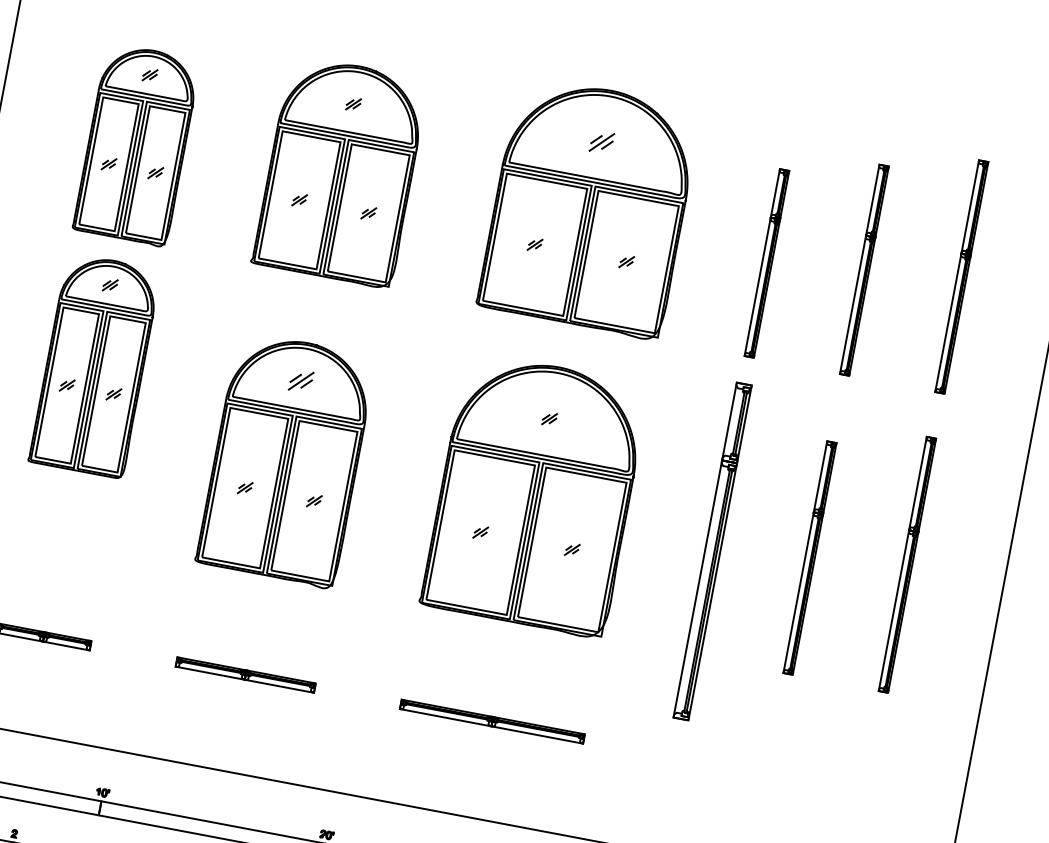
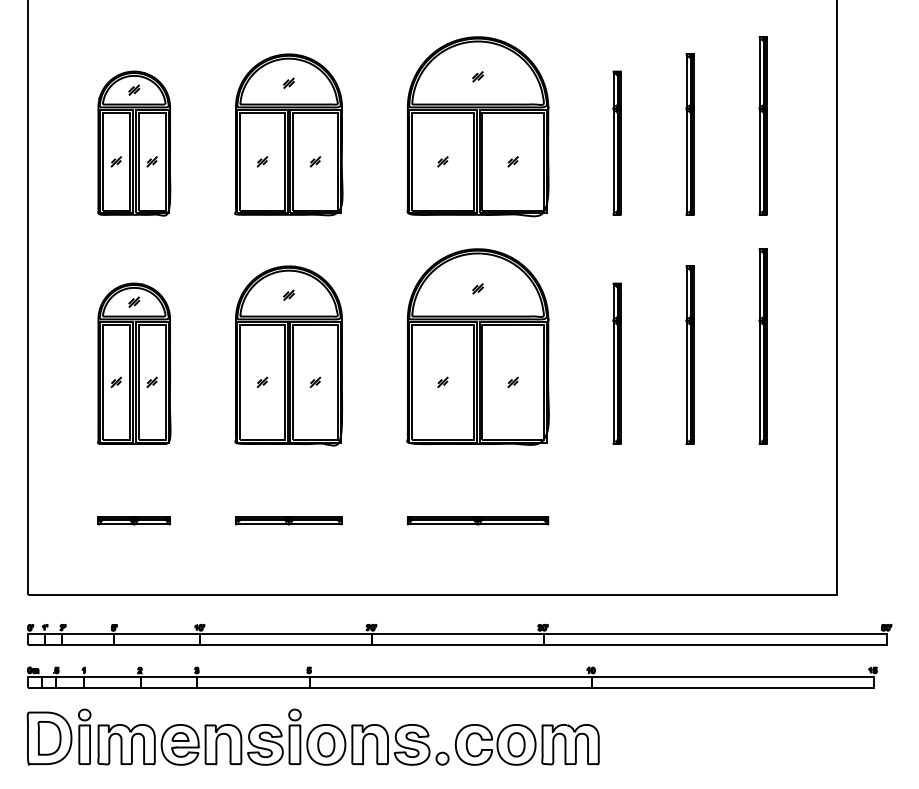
part: (601, 141) -> (477, 76), size x0.62
part: (95, 365) -> (134, 363), moved
part: (300, 379) -> (288, 294), size x0.62
part: (711, 550) -> (616, 363), size x0.62

